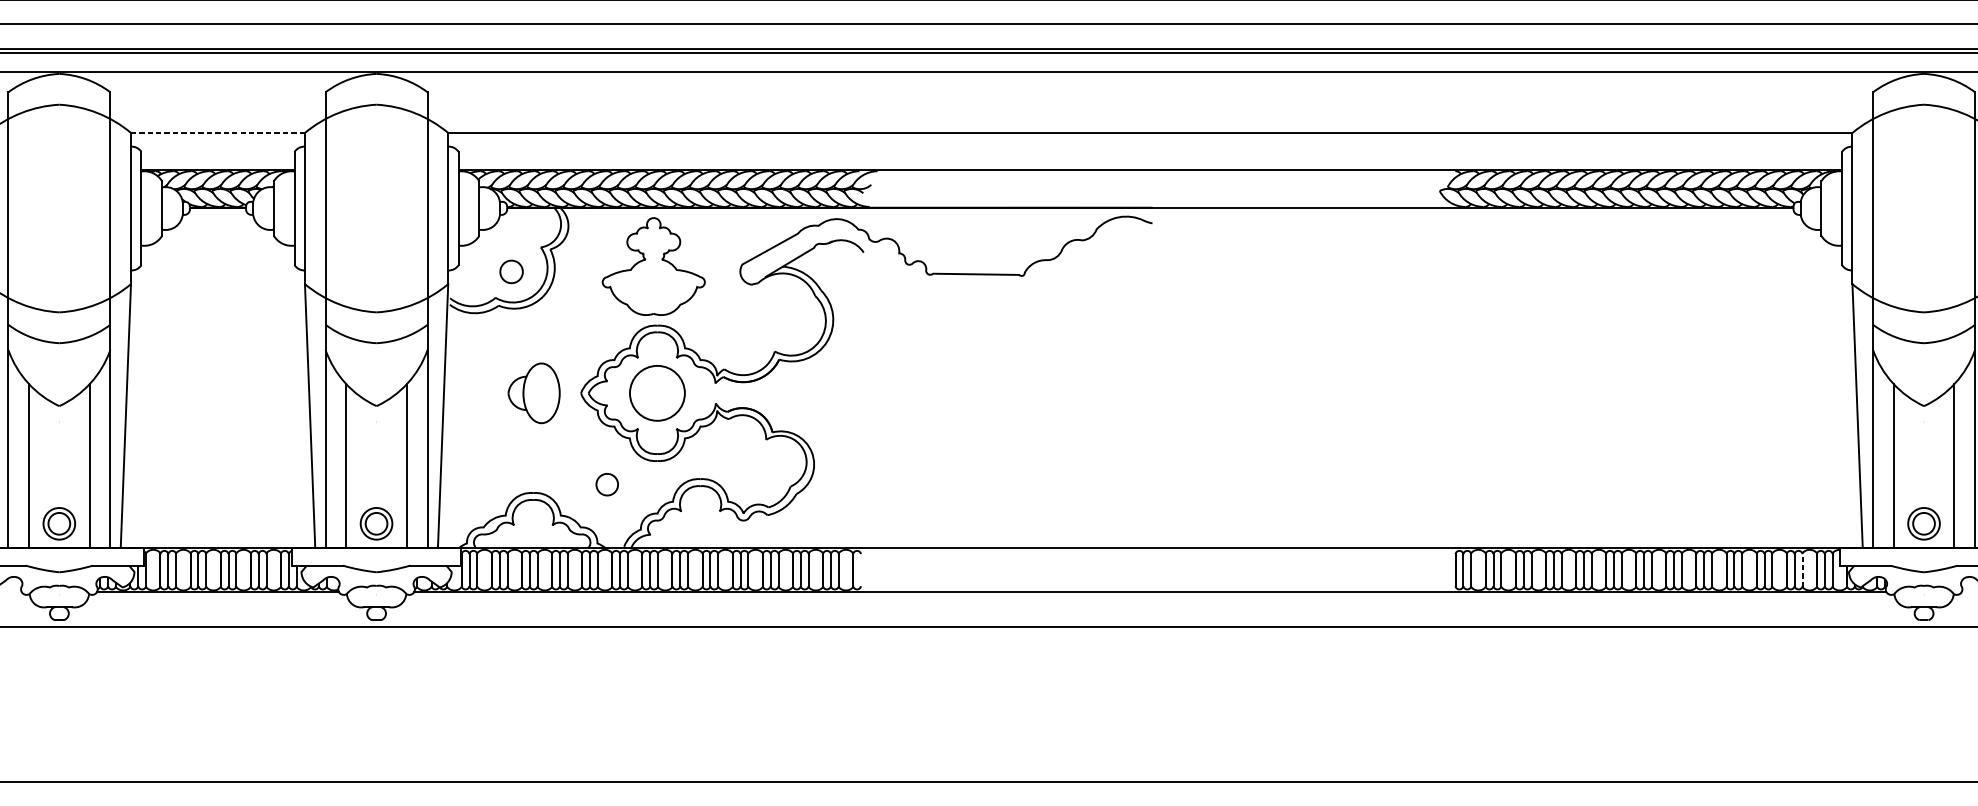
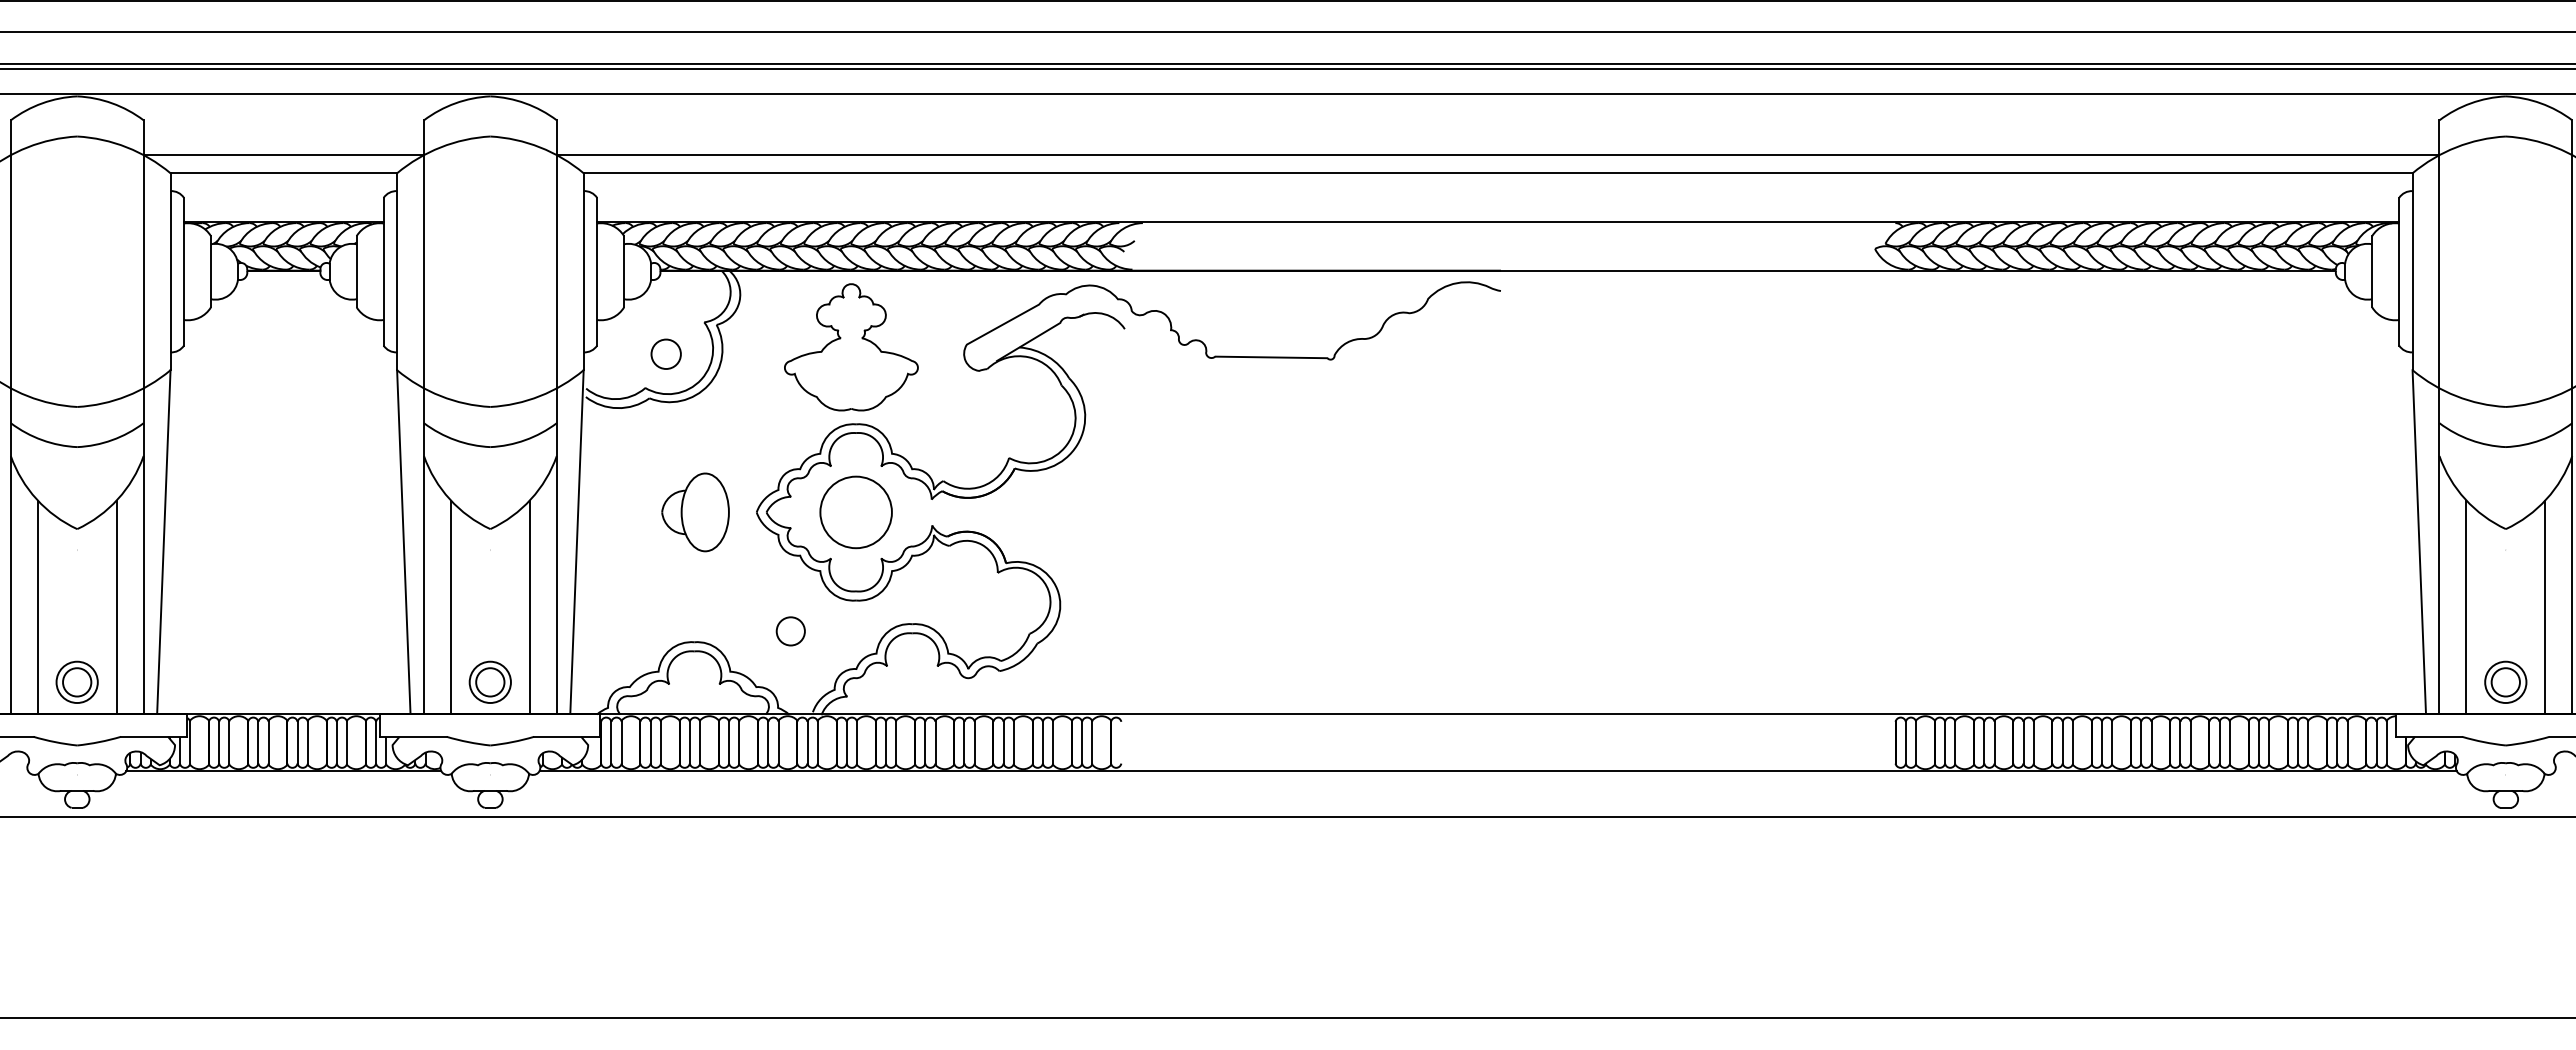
line: (217, 119) -> (283, 155), added
line: (1149, 119) -> (1497, 155), added
line: (217, 133) -> (283, 173), dashed -> solid
line: (1802, 569) -> (2347, 742), dashed -> solid

